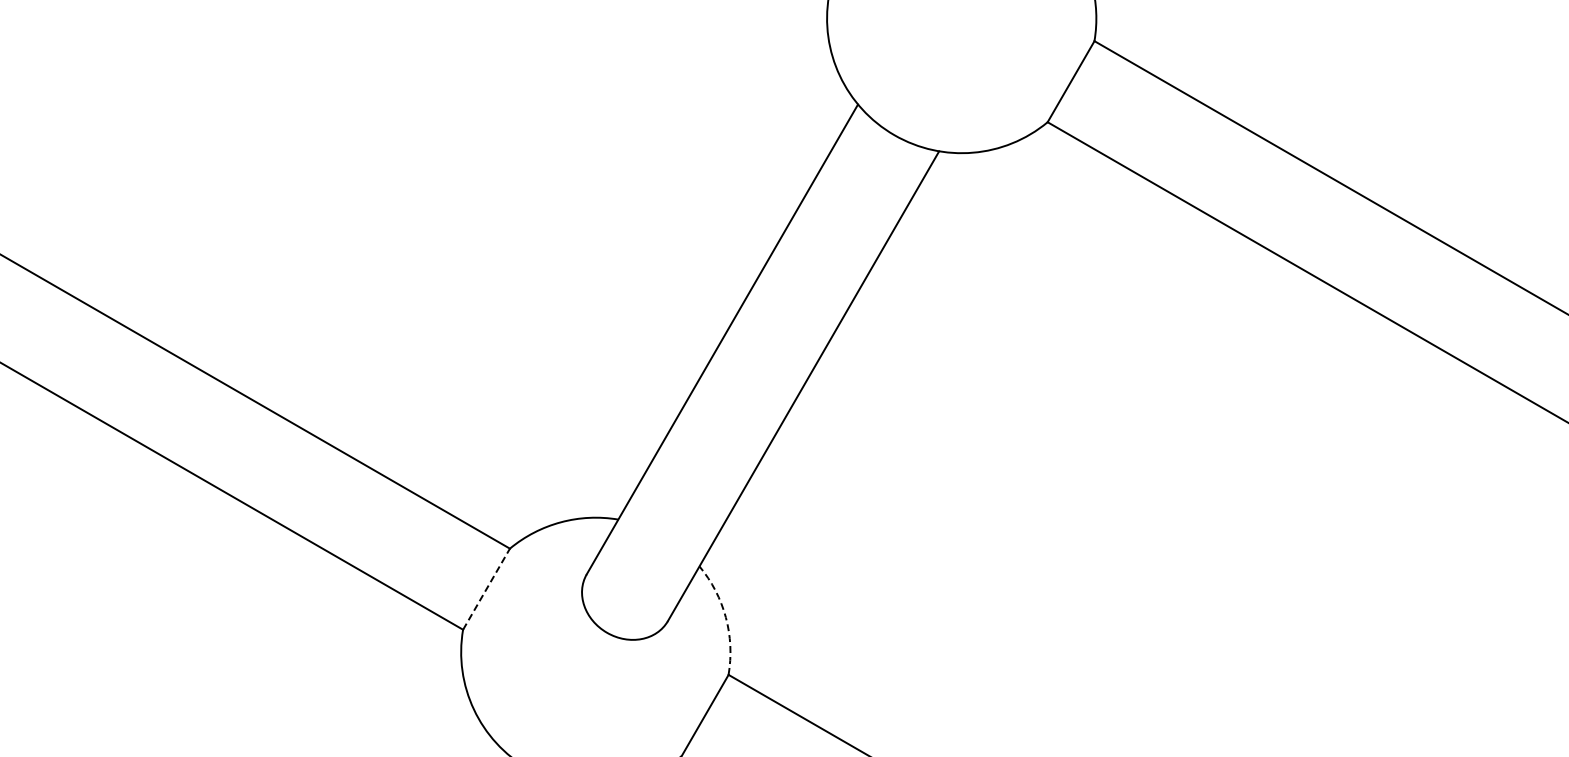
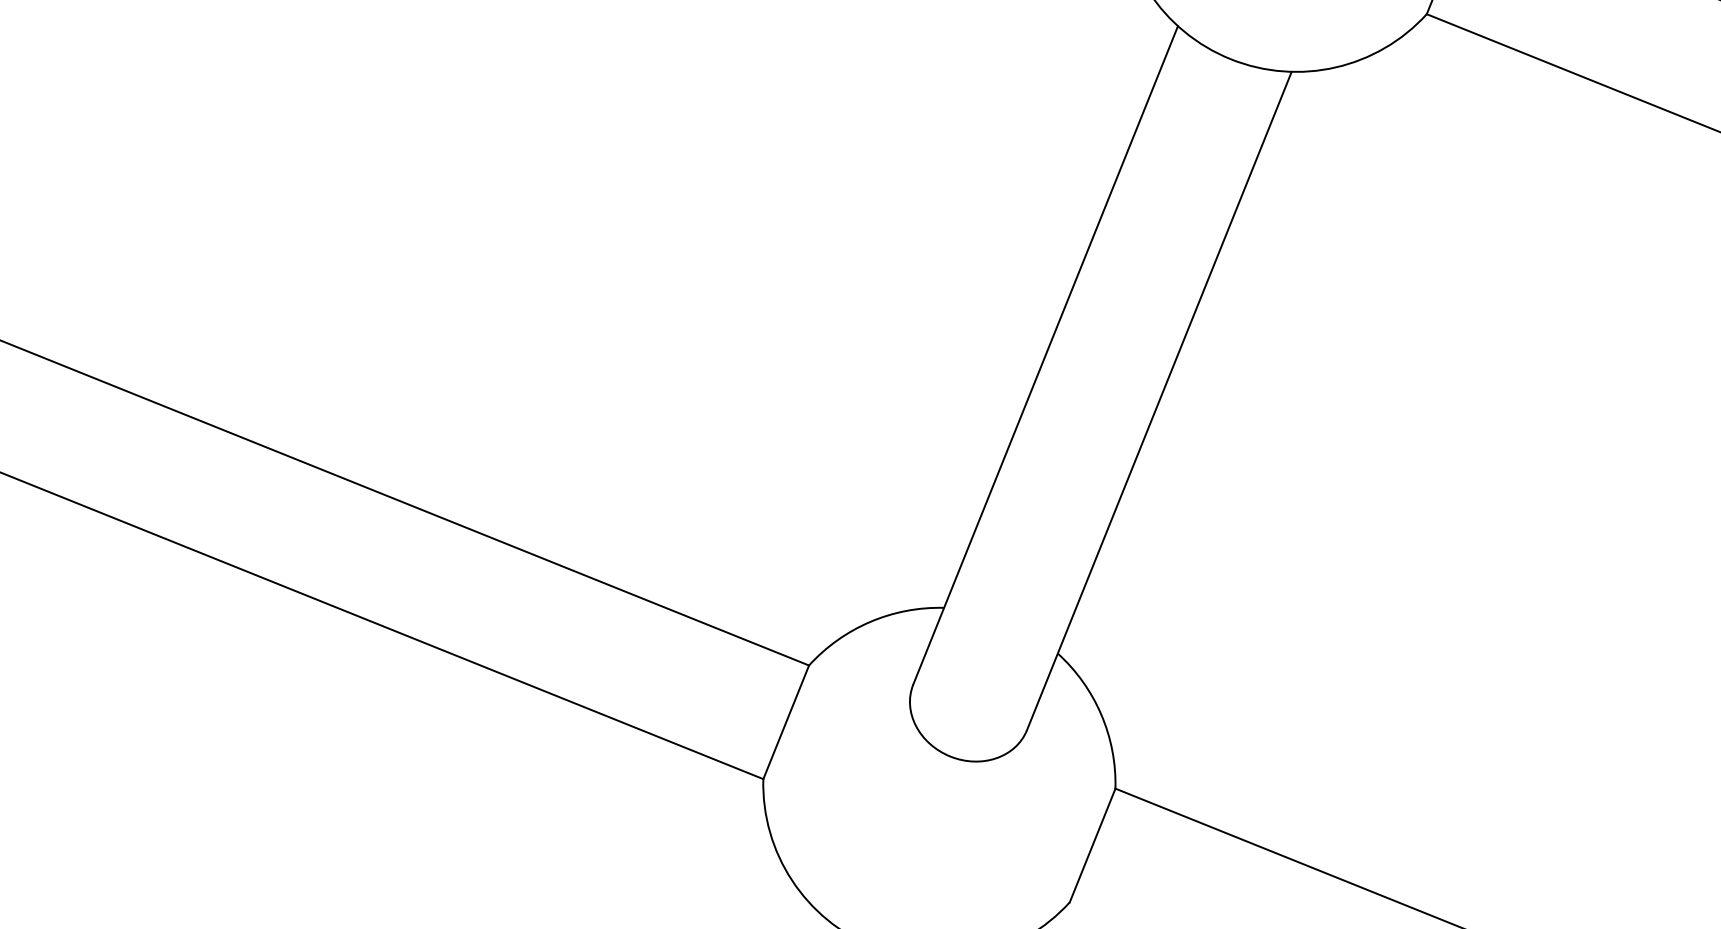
line: (486, 589) -> (786, 722), dashed -> solid
arc: (725, 617) -> (1100, 714), dashed -> solid

